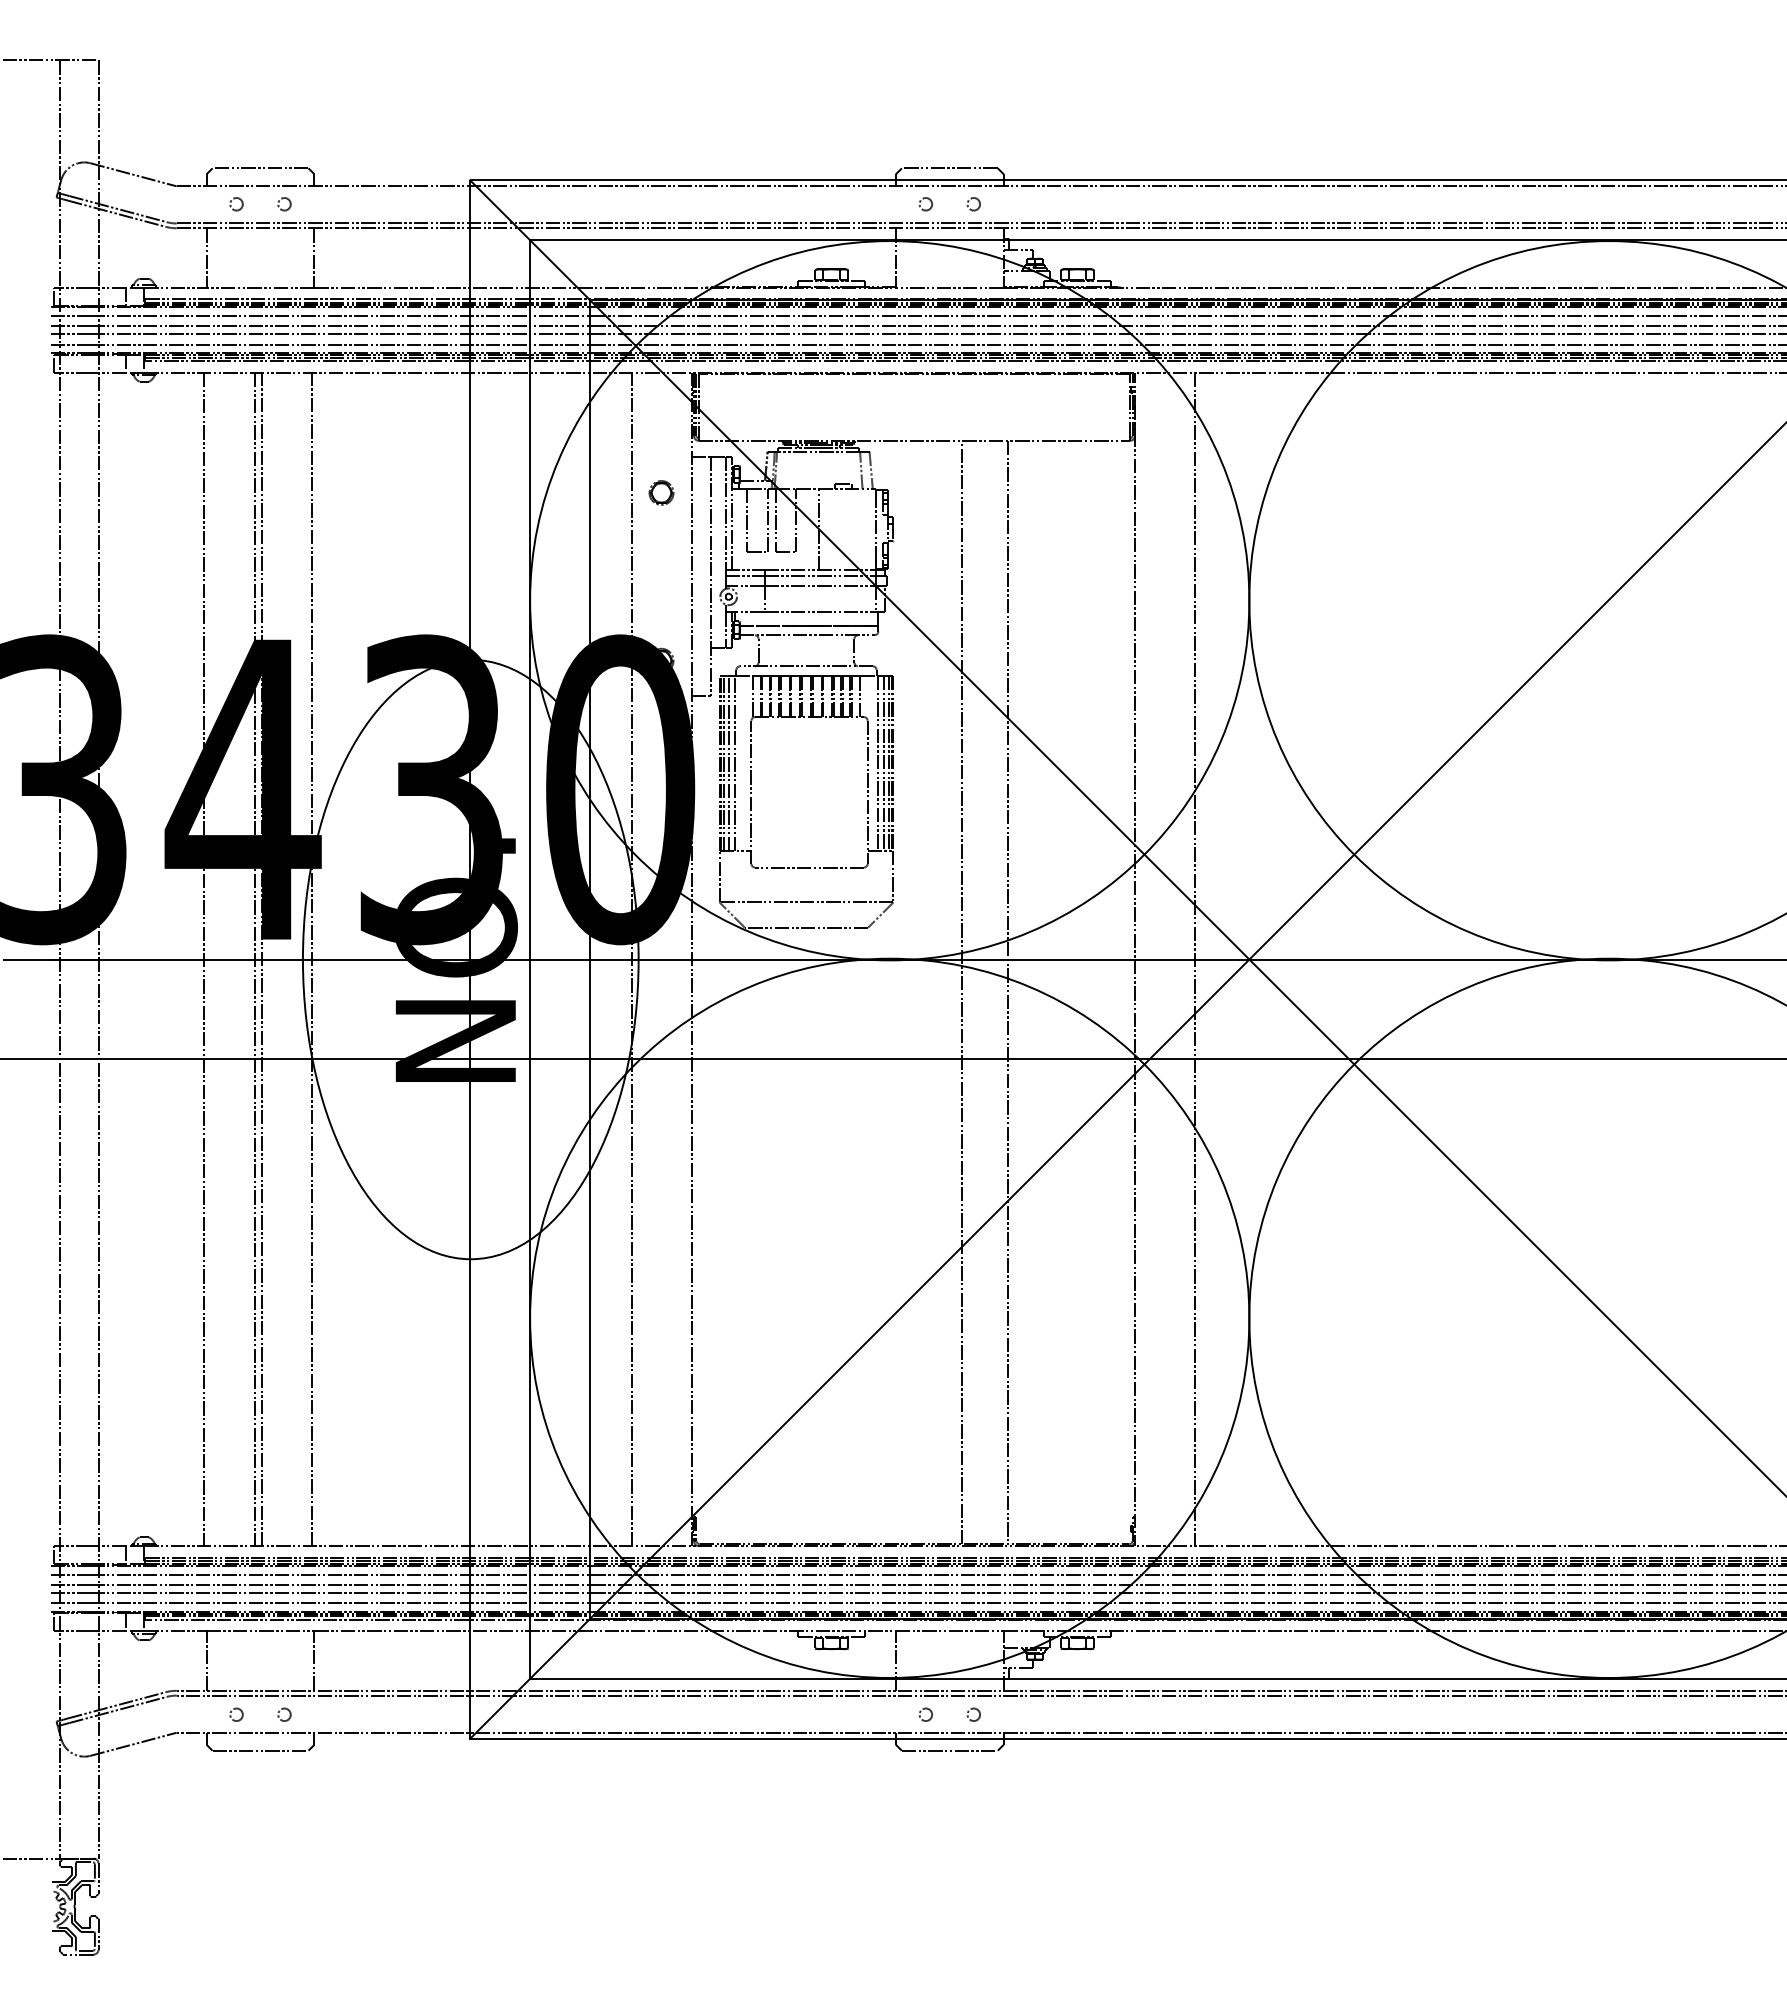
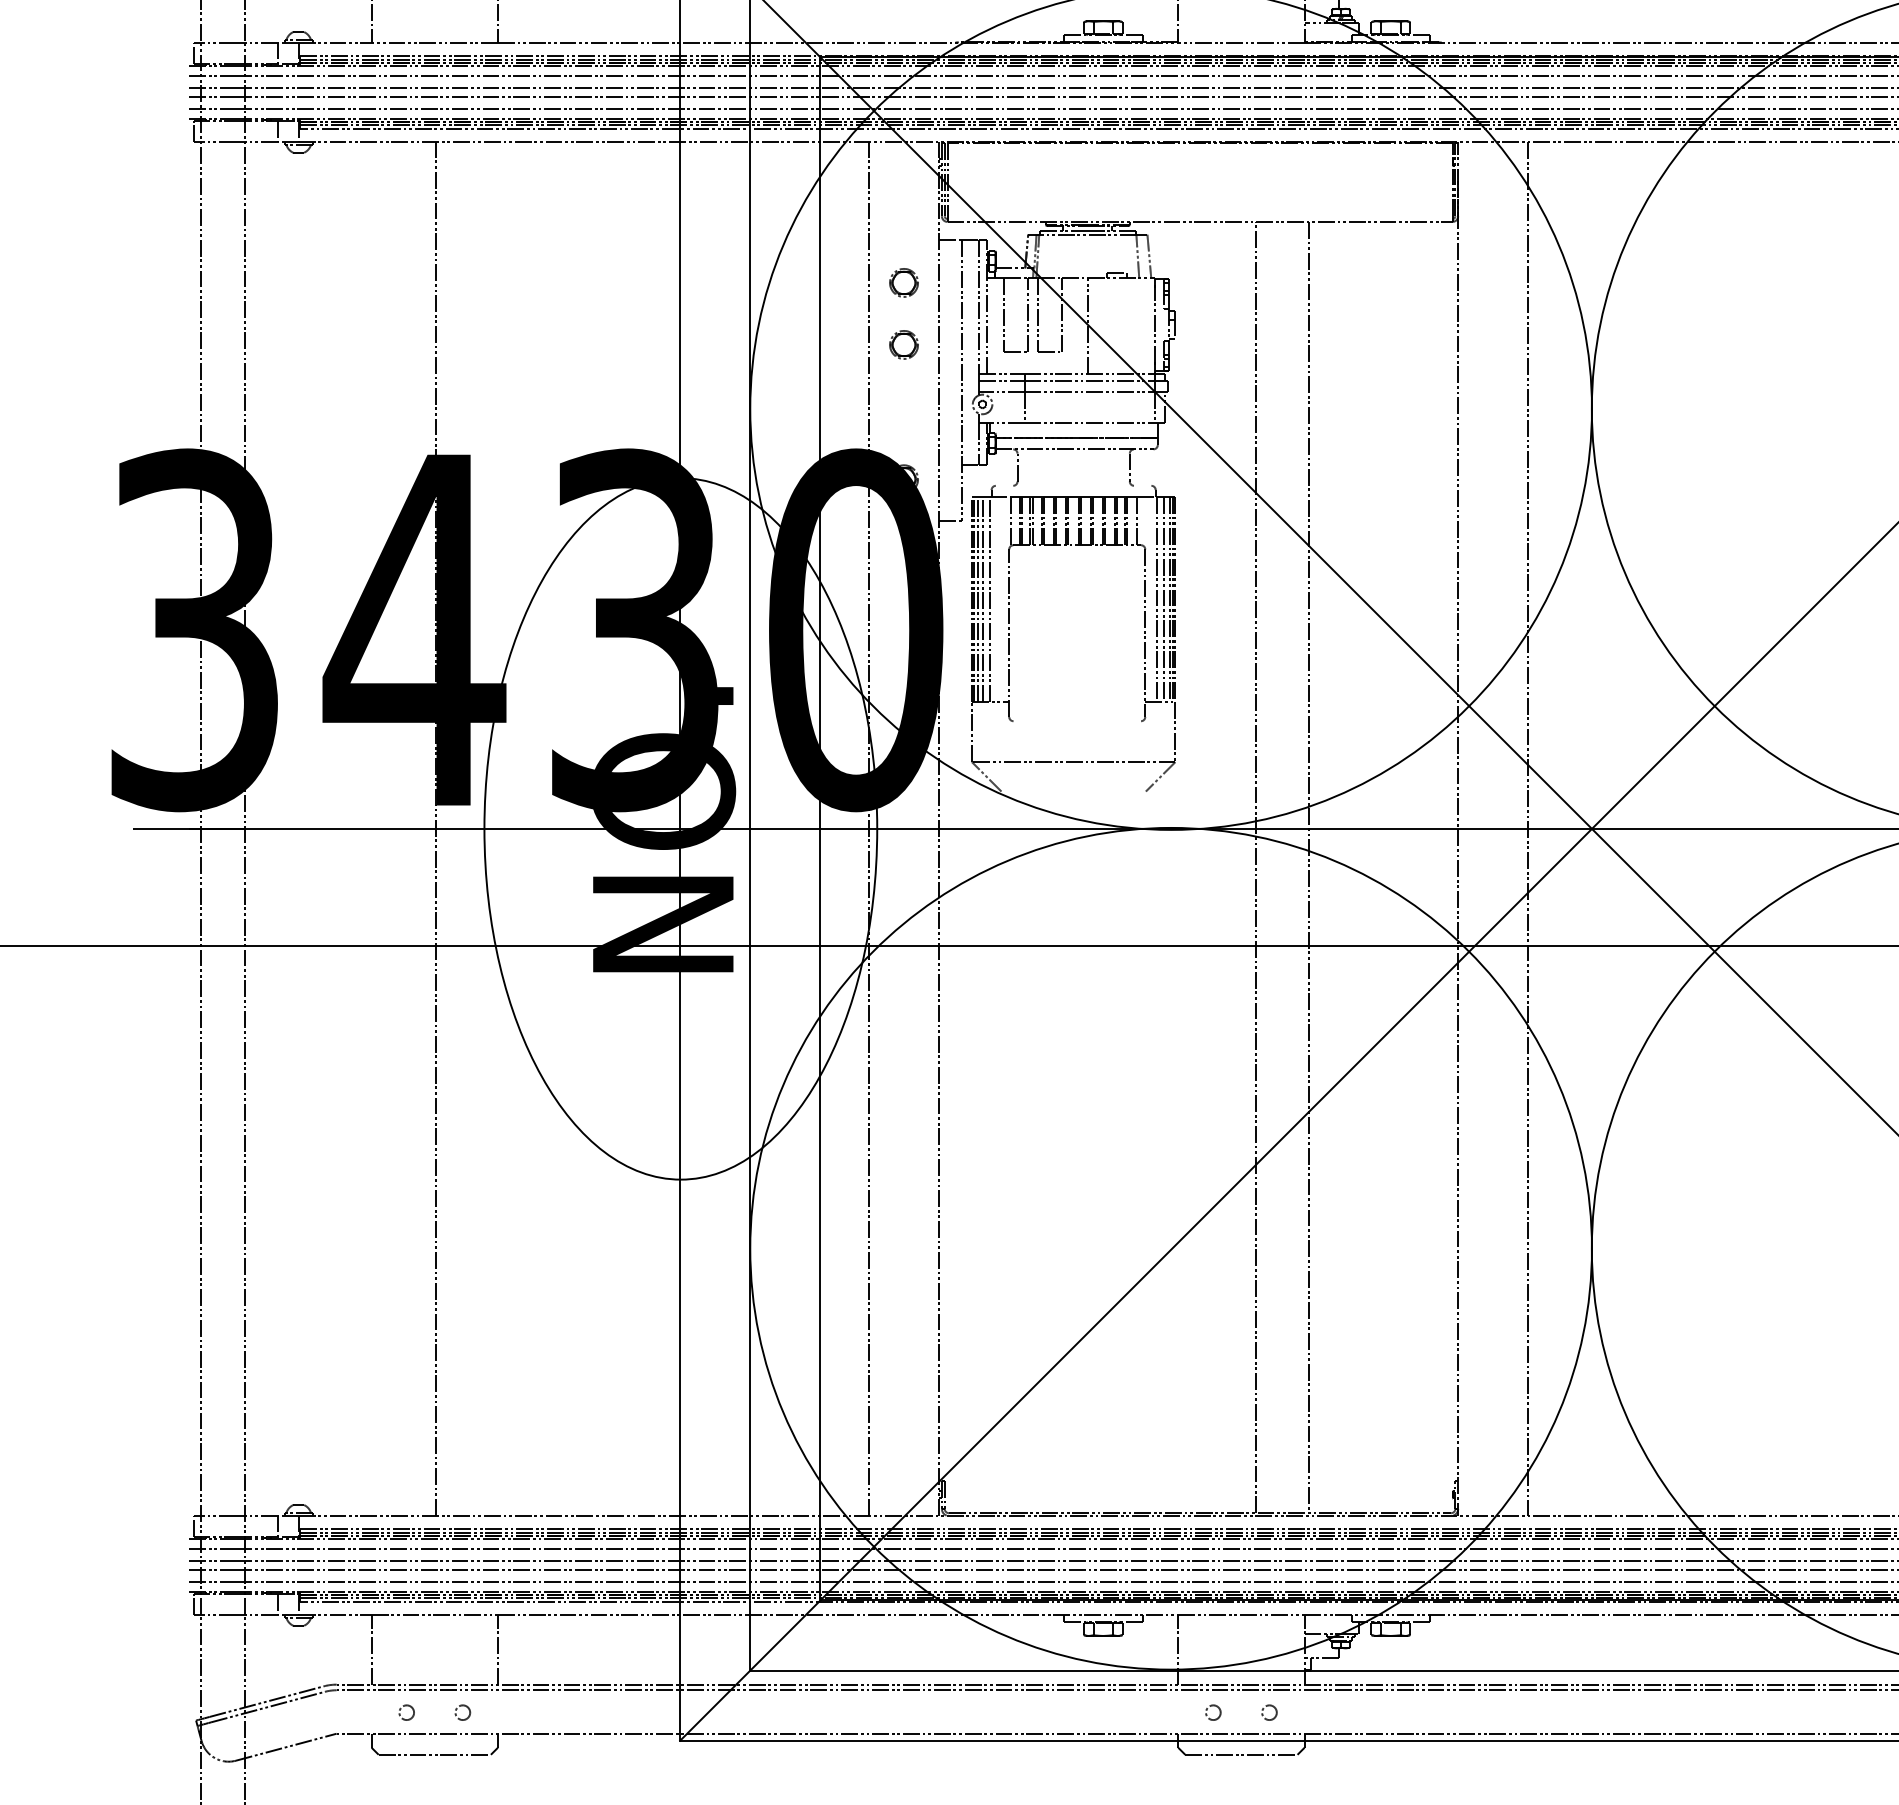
part: (661, 545) -> (904, 344), added
line: (806, 666) -> (1073, 486), removed
line: (809, 867) -> (1077, 721), removed
line: (806, 927) -> (1073, 791), removed
line: (204, 959) -> (369, 828), removed
line: (254, 959) -> (427, 828), removed
line: (312, 959) -> (495, 828), removed

